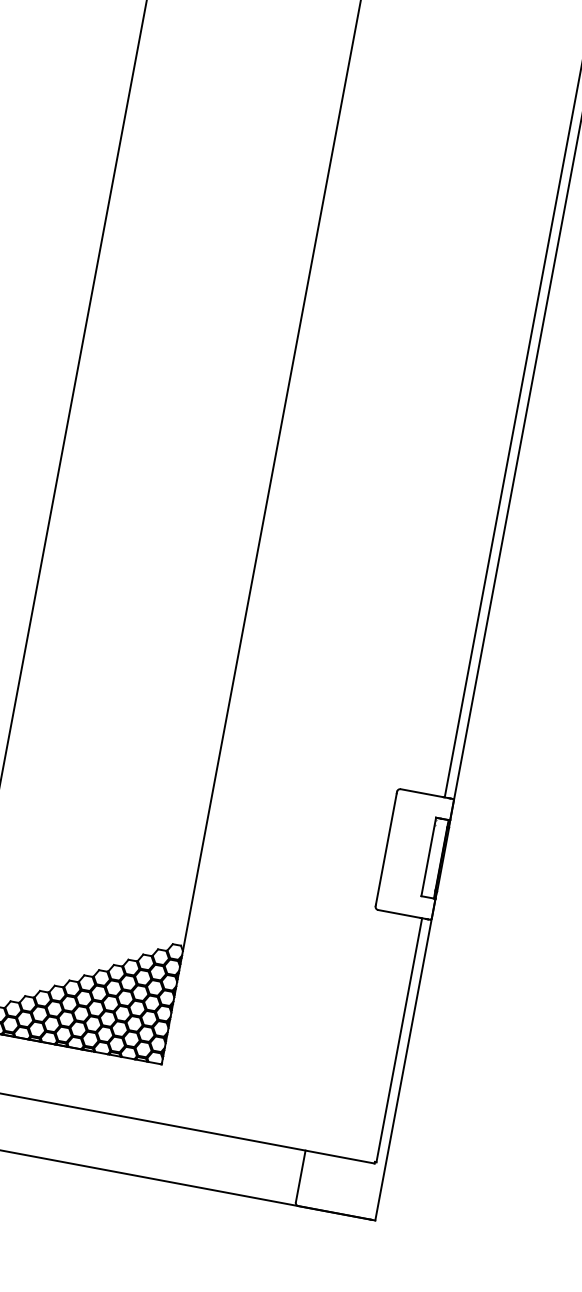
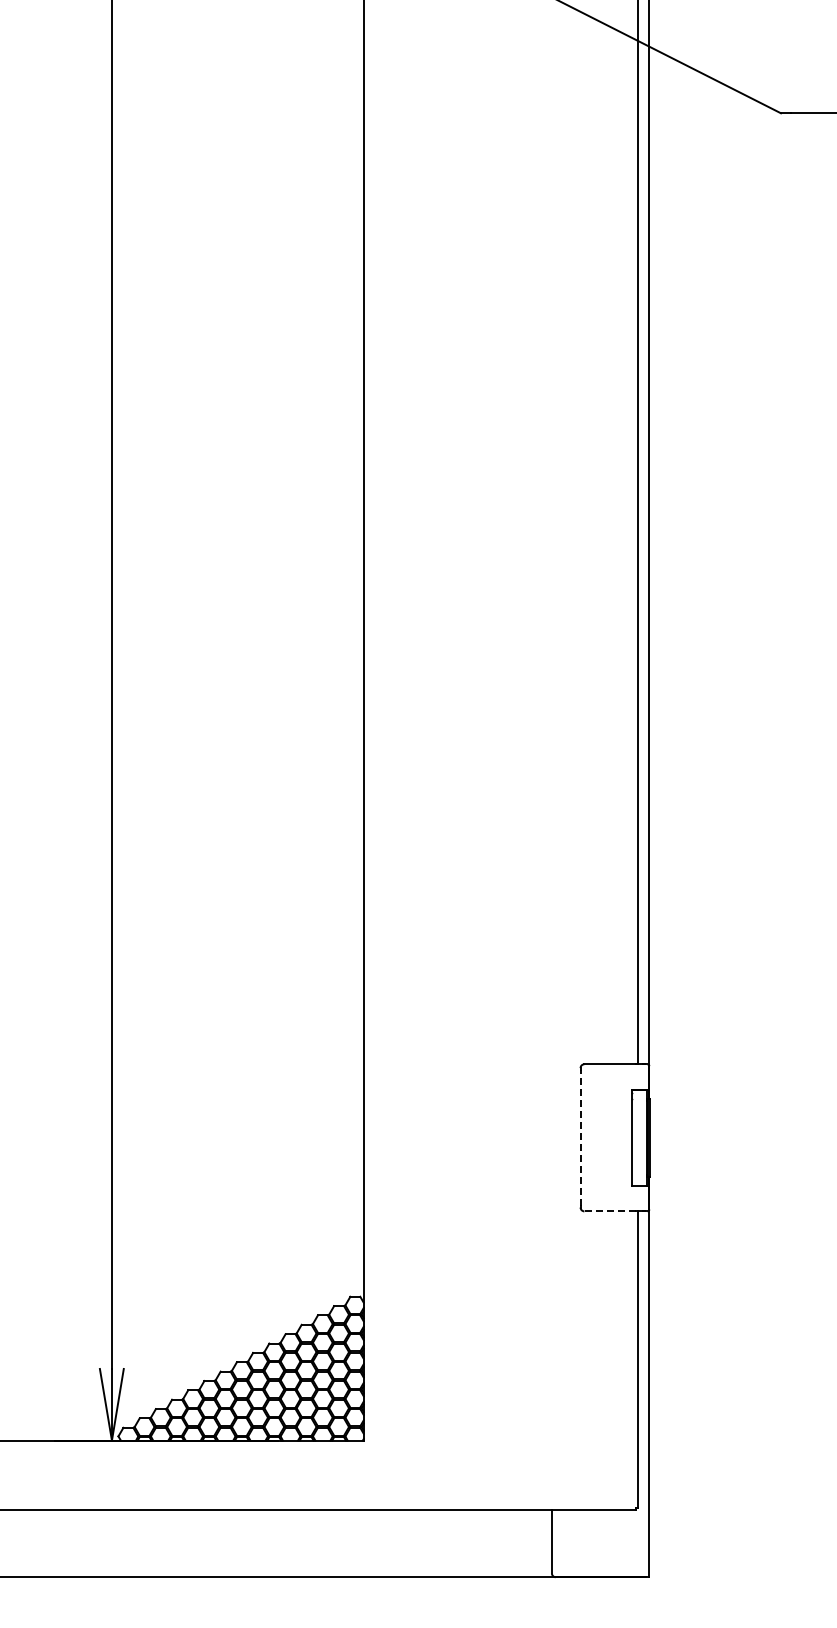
line: (386, 848) -> (580, 1137), solid -> dashed
line: (399, 914) -> (610, 1211), solid -> dashed

